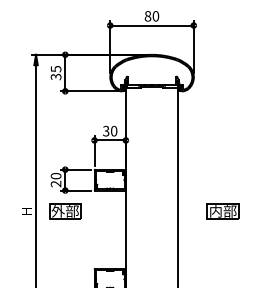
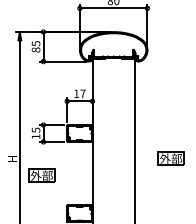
text: (56, 76) -> (36, 49), 35 -> 85
text: (110, 130) -> (80, 93), 30 -> 17
text: (55, 180) -> (35, 133), 20 -> 15
part: (65, 211) -> (42, 175), moved
text: (215, 211) -> (165, 158), 内部 -> 外部

